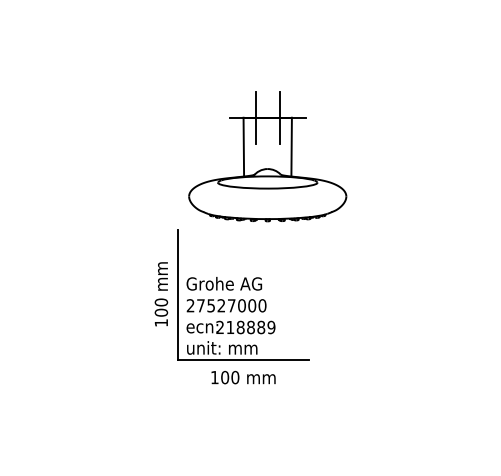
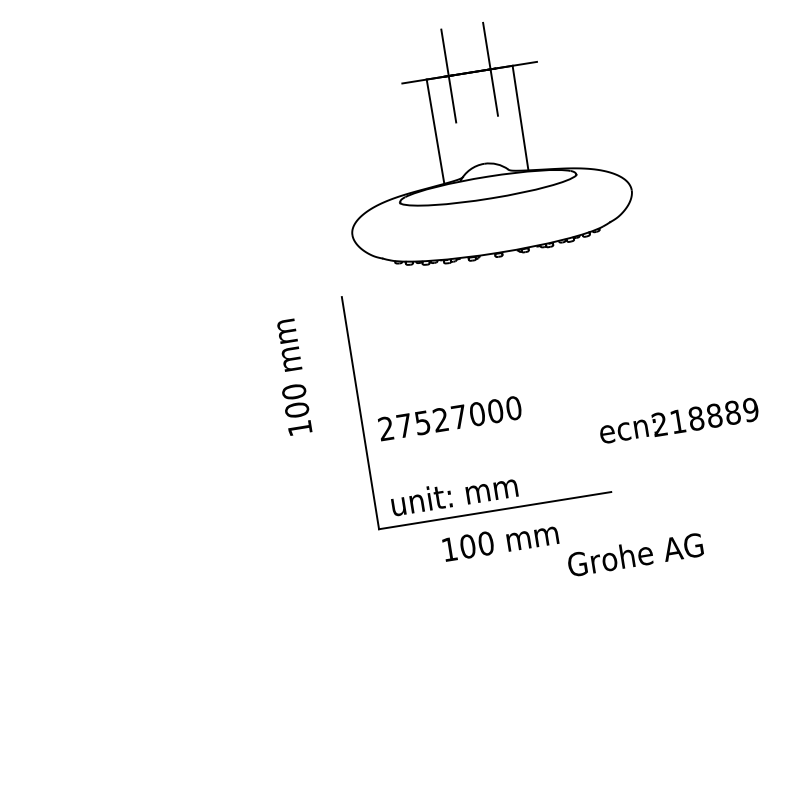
text: (224, 283) -> (635, 554), moved
text: (161, 294) -> (292, 377), moved
text: (230, 327) -> (678, 421), moved

